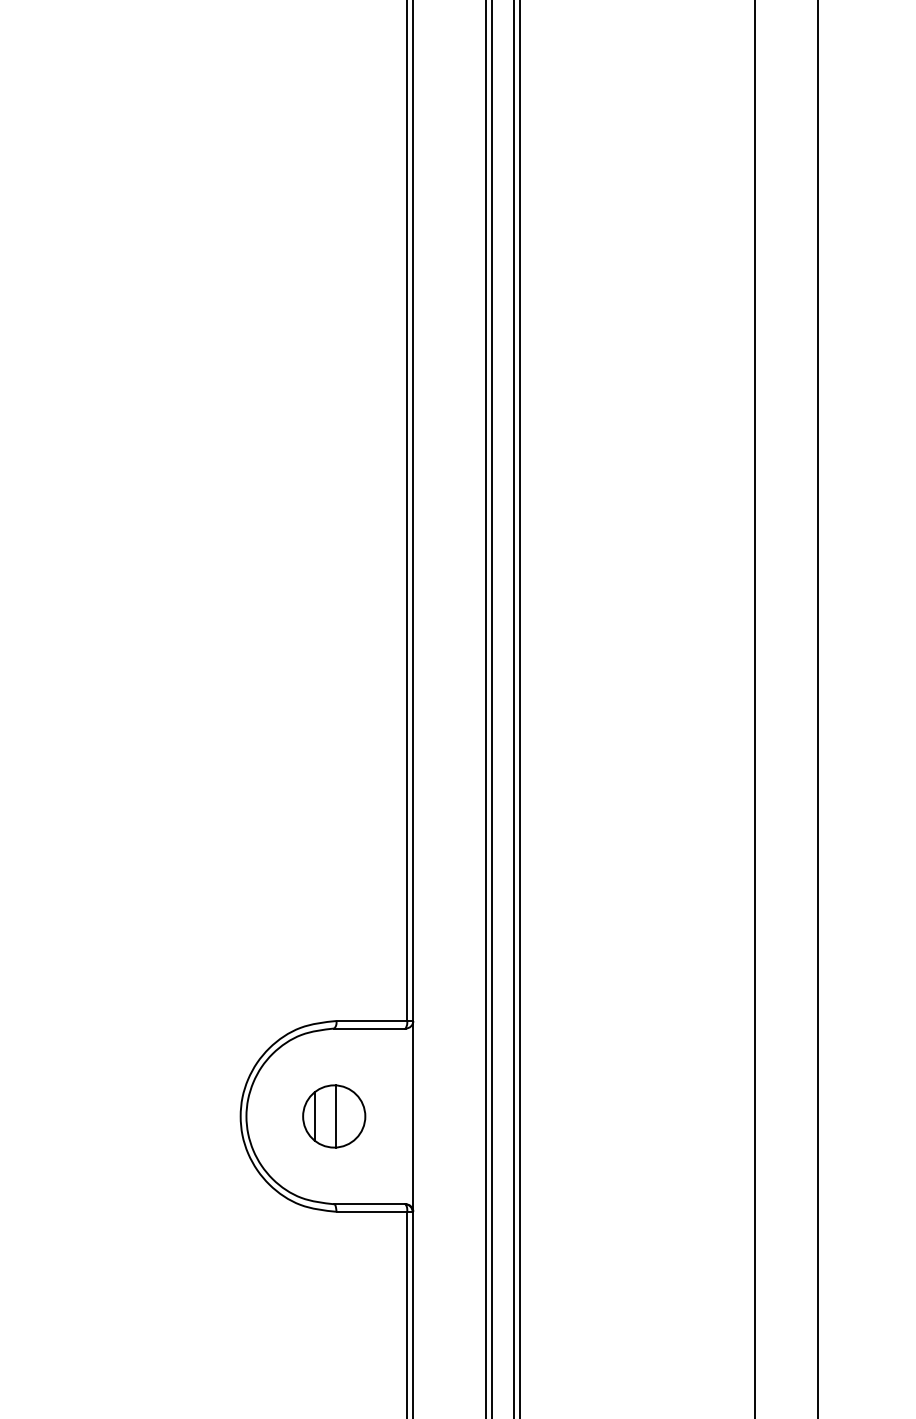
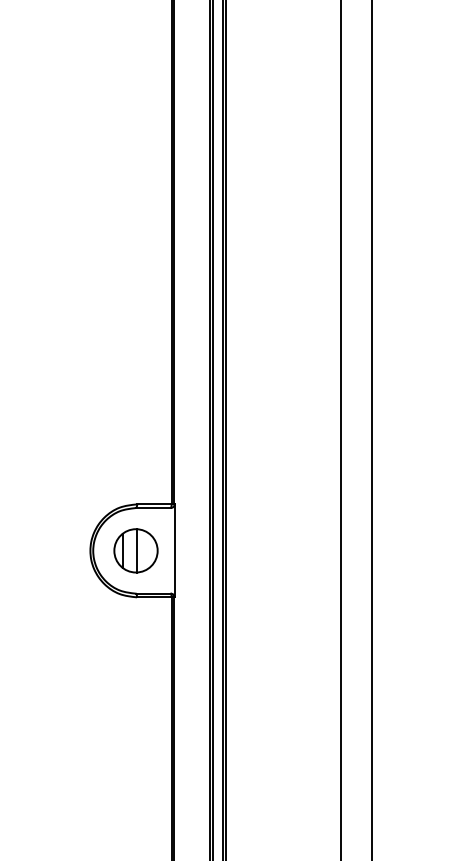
part: (333, 1115) -> (135, 550), size x1.43

